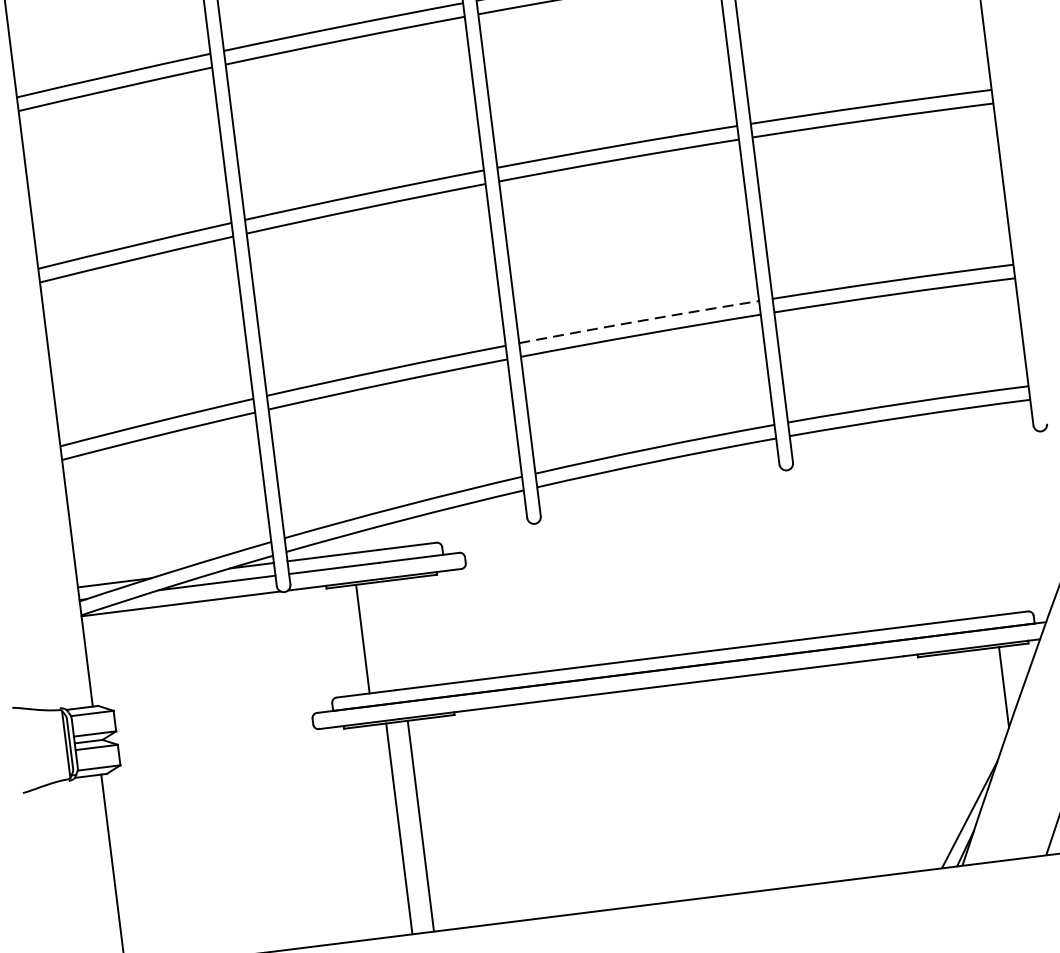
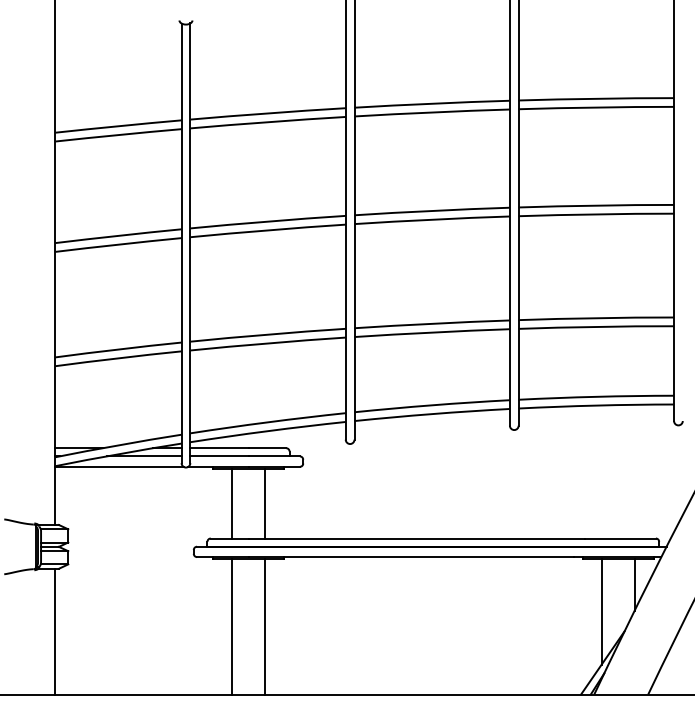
line: (639, 320) -> (432, 323), dashed -> solid
line: (414, 632) -> (265, 503), added
line: (957, 735) -> (601, 611), added
line: (420, 825) -> (231, 626), moved
line: (399, 828) -> (265, 626), moved

